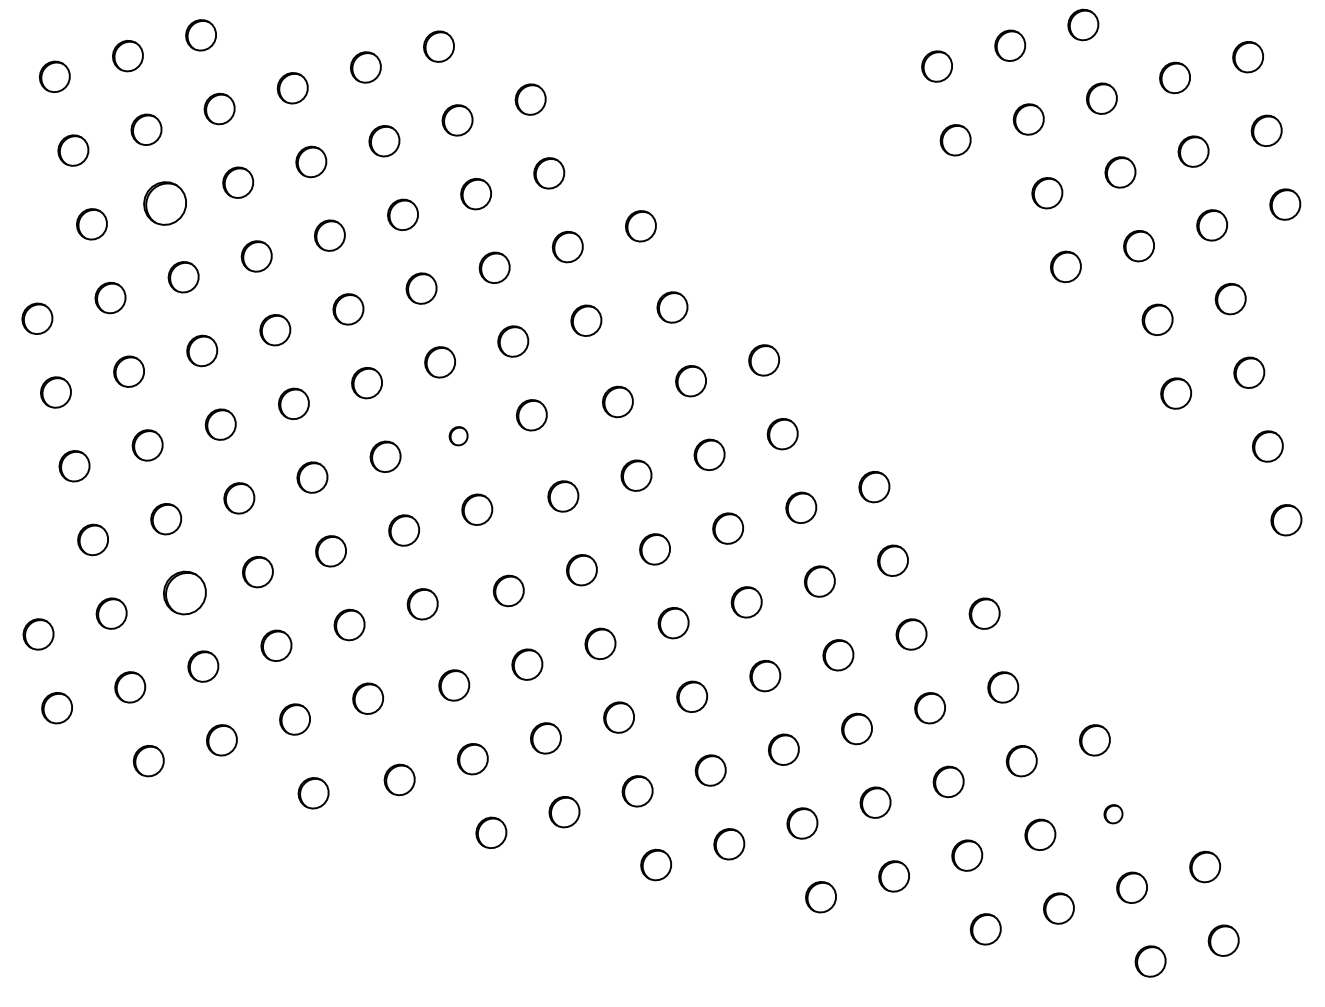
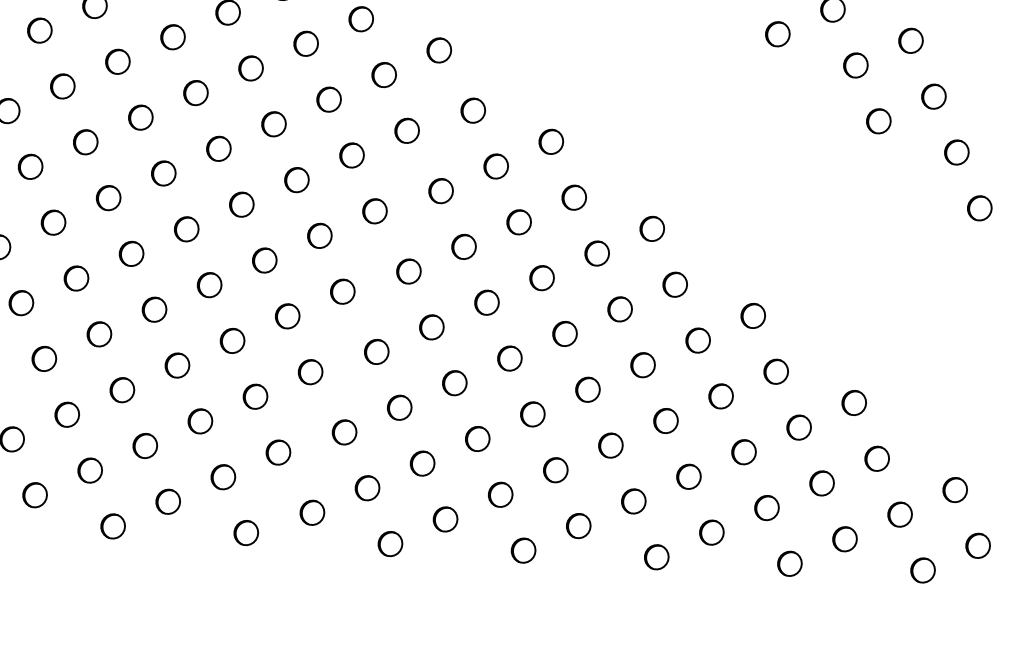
part: (164, 203) -> (62, 86), size x0.71
part: (458, 436) -> (319, 236), size x1.67
part: (184, 592) -> (122, 389), size x0.71
part: (1113, 814) -> (877, 459), size x1.67

